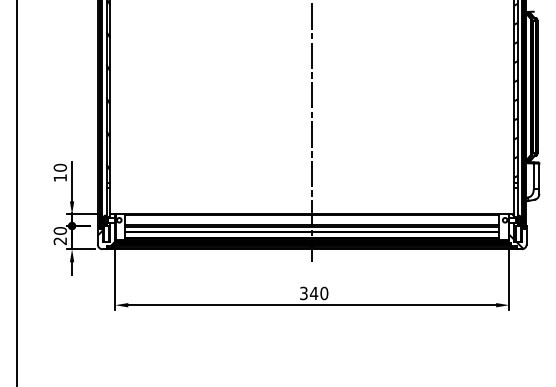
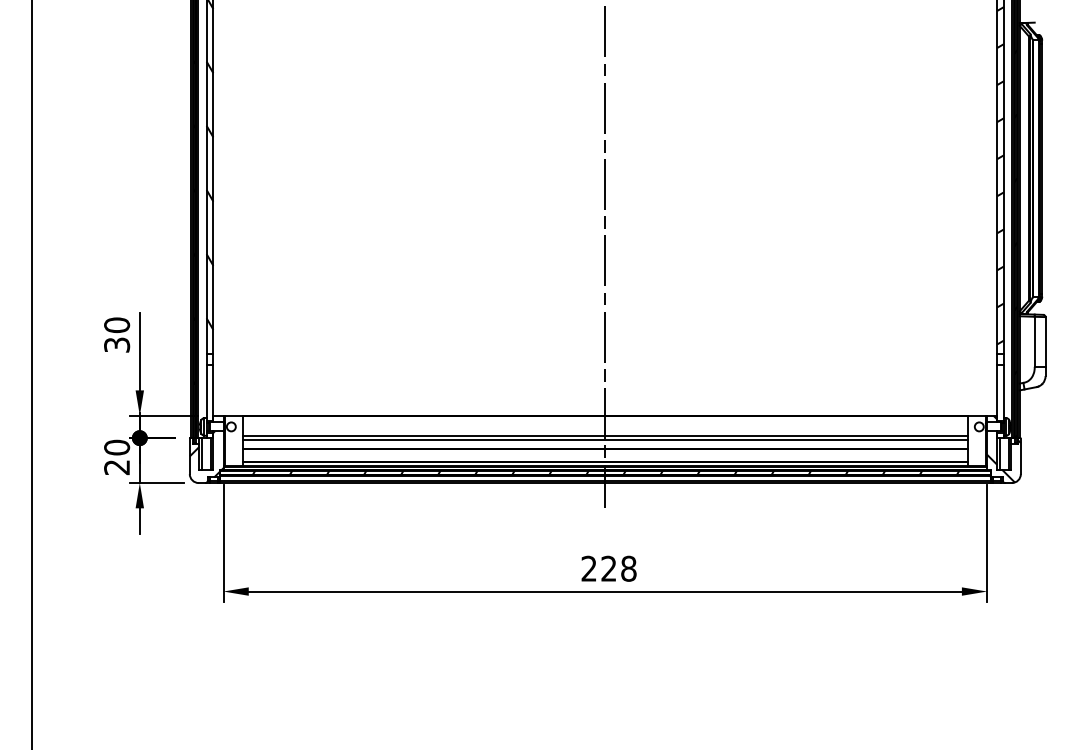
text: (59, 177) -> (115, 343), 10 -> 30
text: (314, 293) -> (609, 568), 340 -> 228

